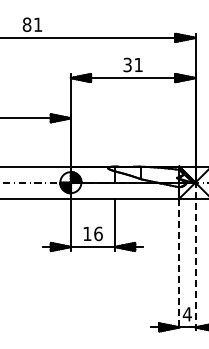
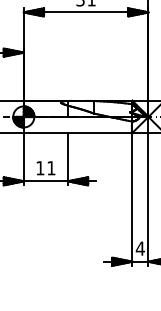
text: (98, 233) -> (51, 167), 16 -> 11
line: (195, 256) -> (148, 190), dashed -> solid
line: (179, 265) -> (132, 199), dashed -> solid

